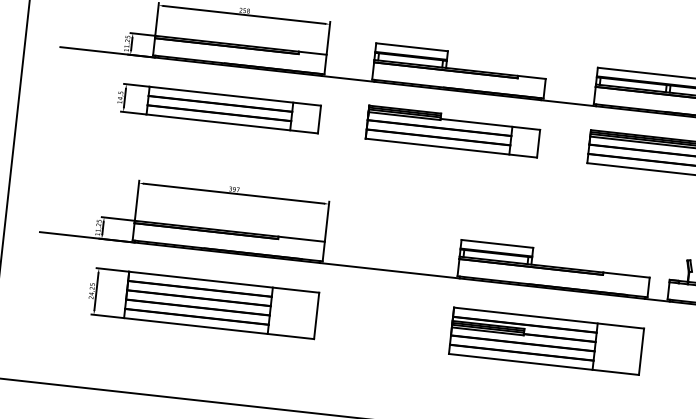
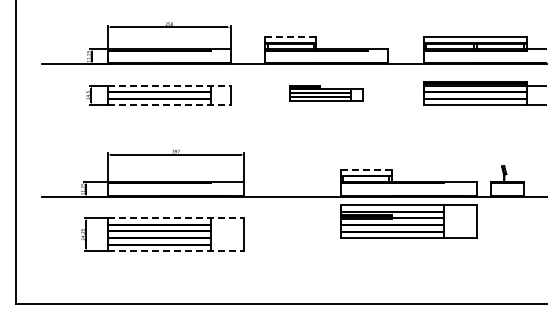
line: (411, 47) -> (290, 37), solid -> dashed
line: (235, 96) -> (169, 85), solid -> dashed
line: (232, 124) -> (169, 105), solid -> dashed
part: (453, 131) -> (326, 93), size x0.6
line: (497, 243) -> (366, 169), solid -> dashed
line: (224, 282) -> (176, 218), solid -> dashed
line: (219, 329) -> (176, 251), solid -> dashed
part: (546, 341) -> (408, 221), moved

